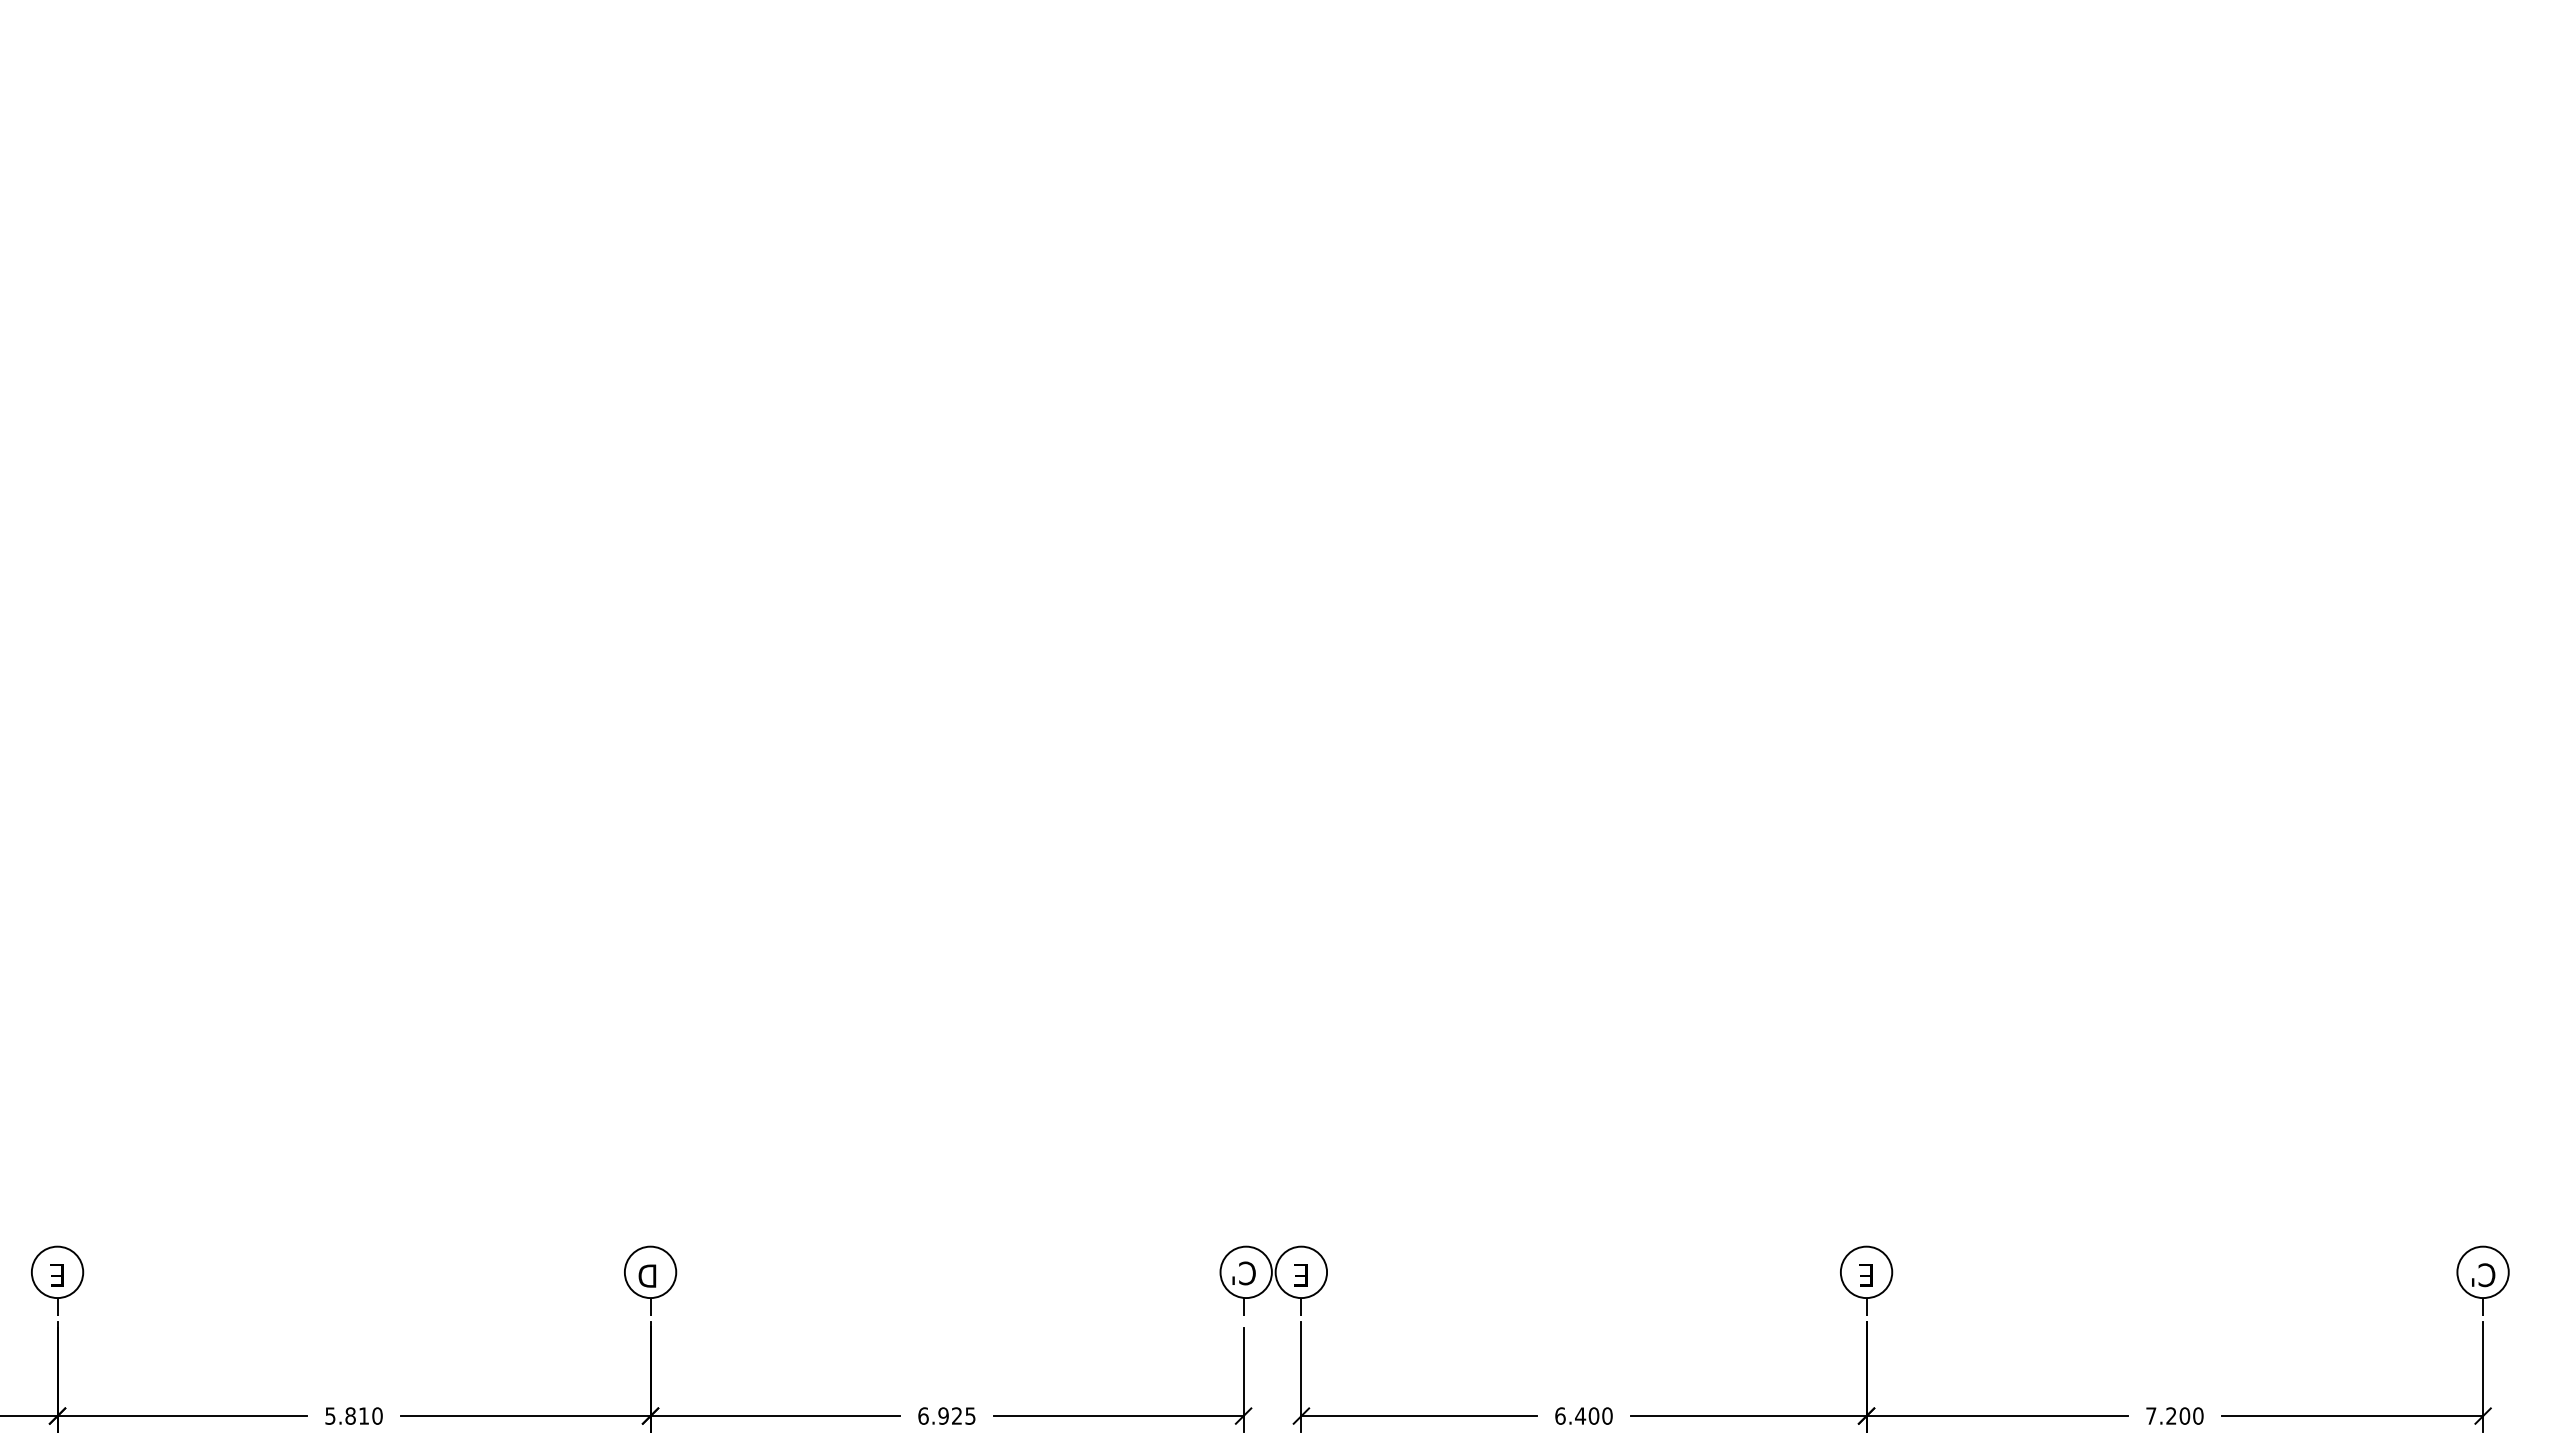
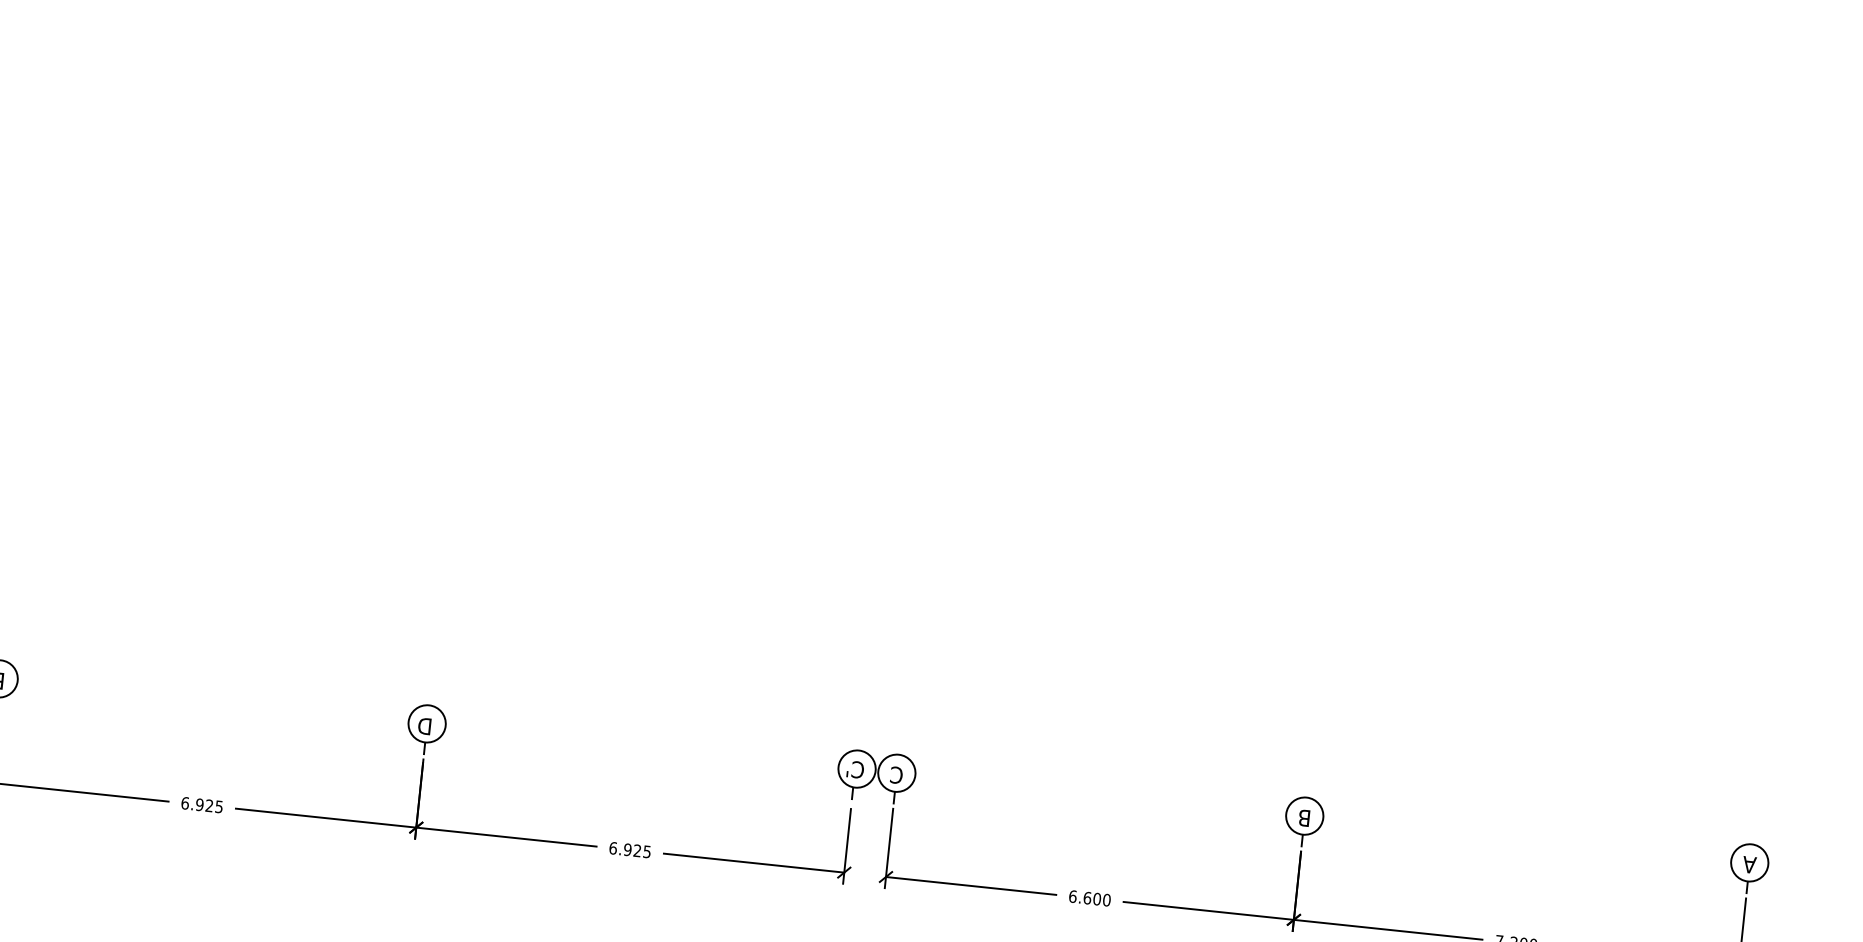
text: (1865, 1274) -> (1303, 817), E -> B
text: (1301, 1275) -> (896, 775), E -> C
text: (2483, 1275) -> (1749, 865), C' -> A
text: (353, 1415) -> (201, 804), 5.810 -> 6.925
text: (1580, 1415) -> (1087, 897), 6.400 -> 6.600

